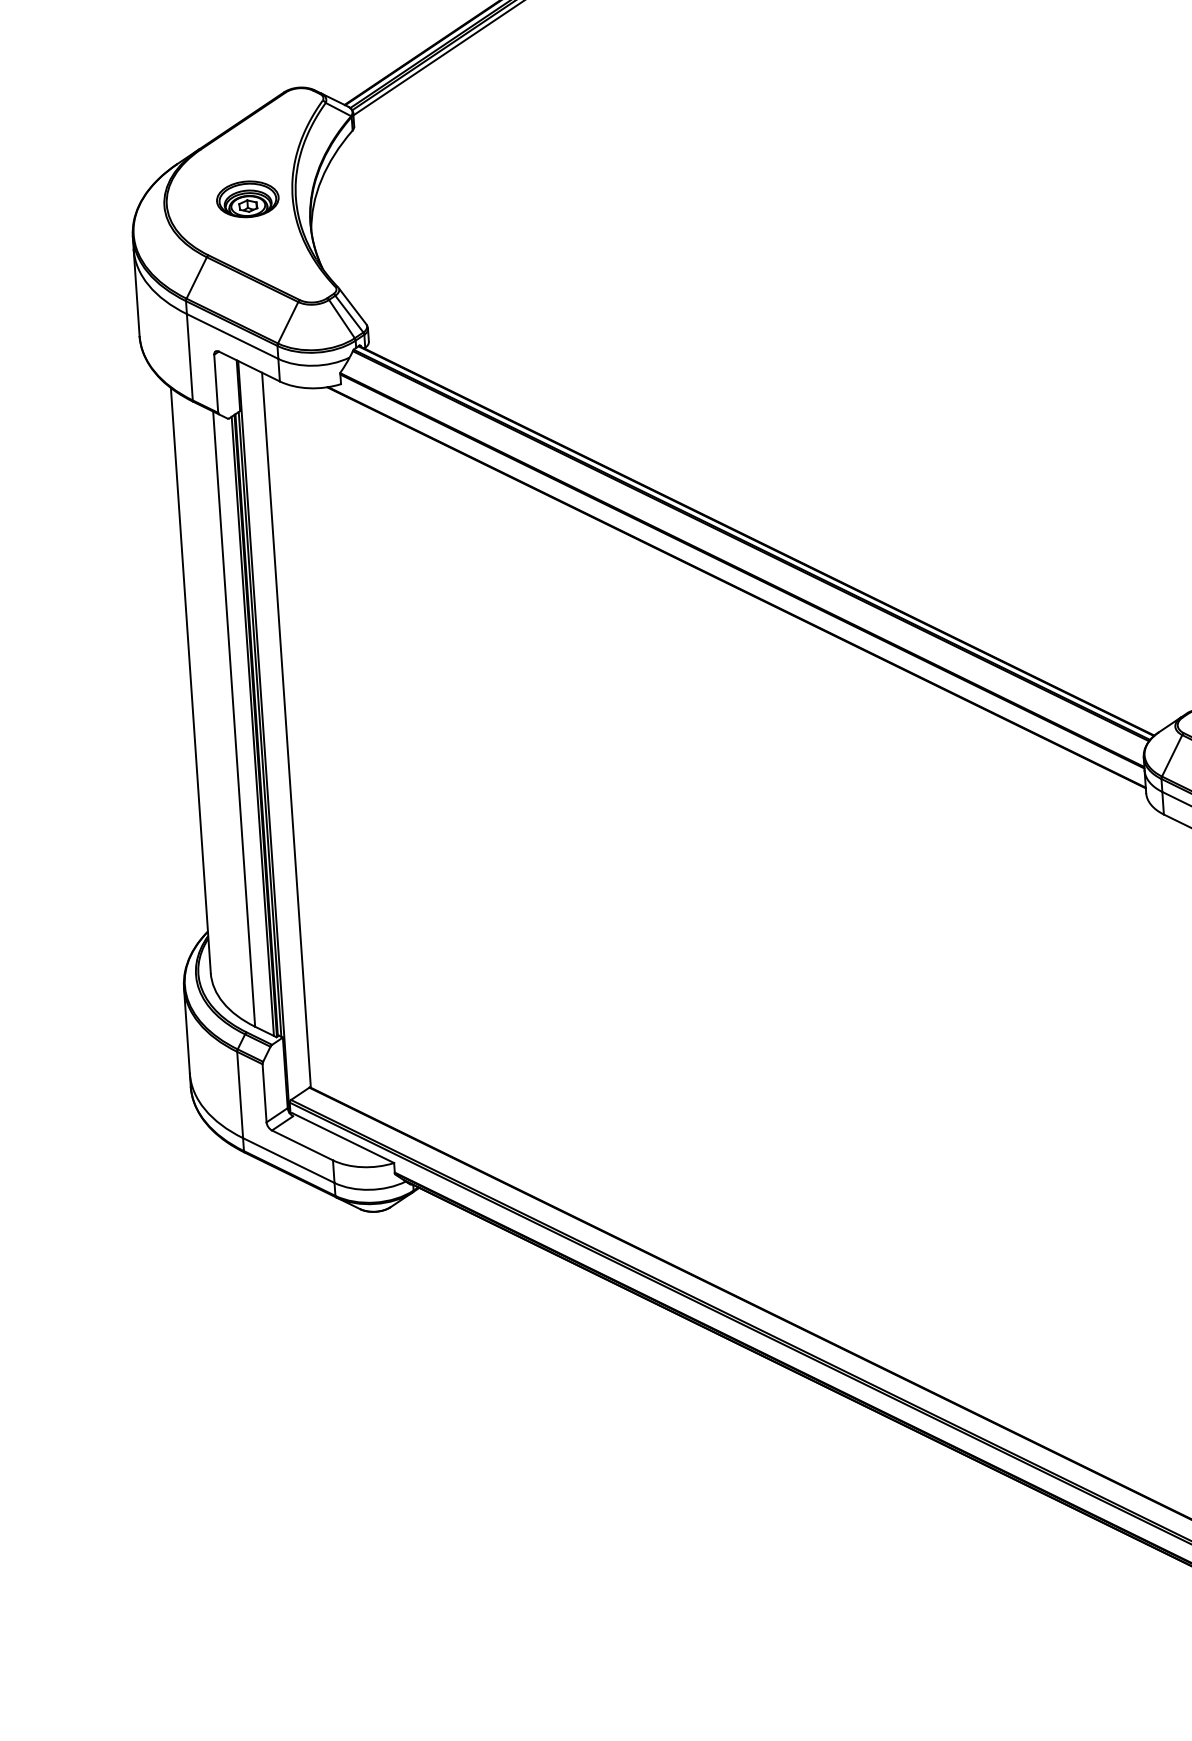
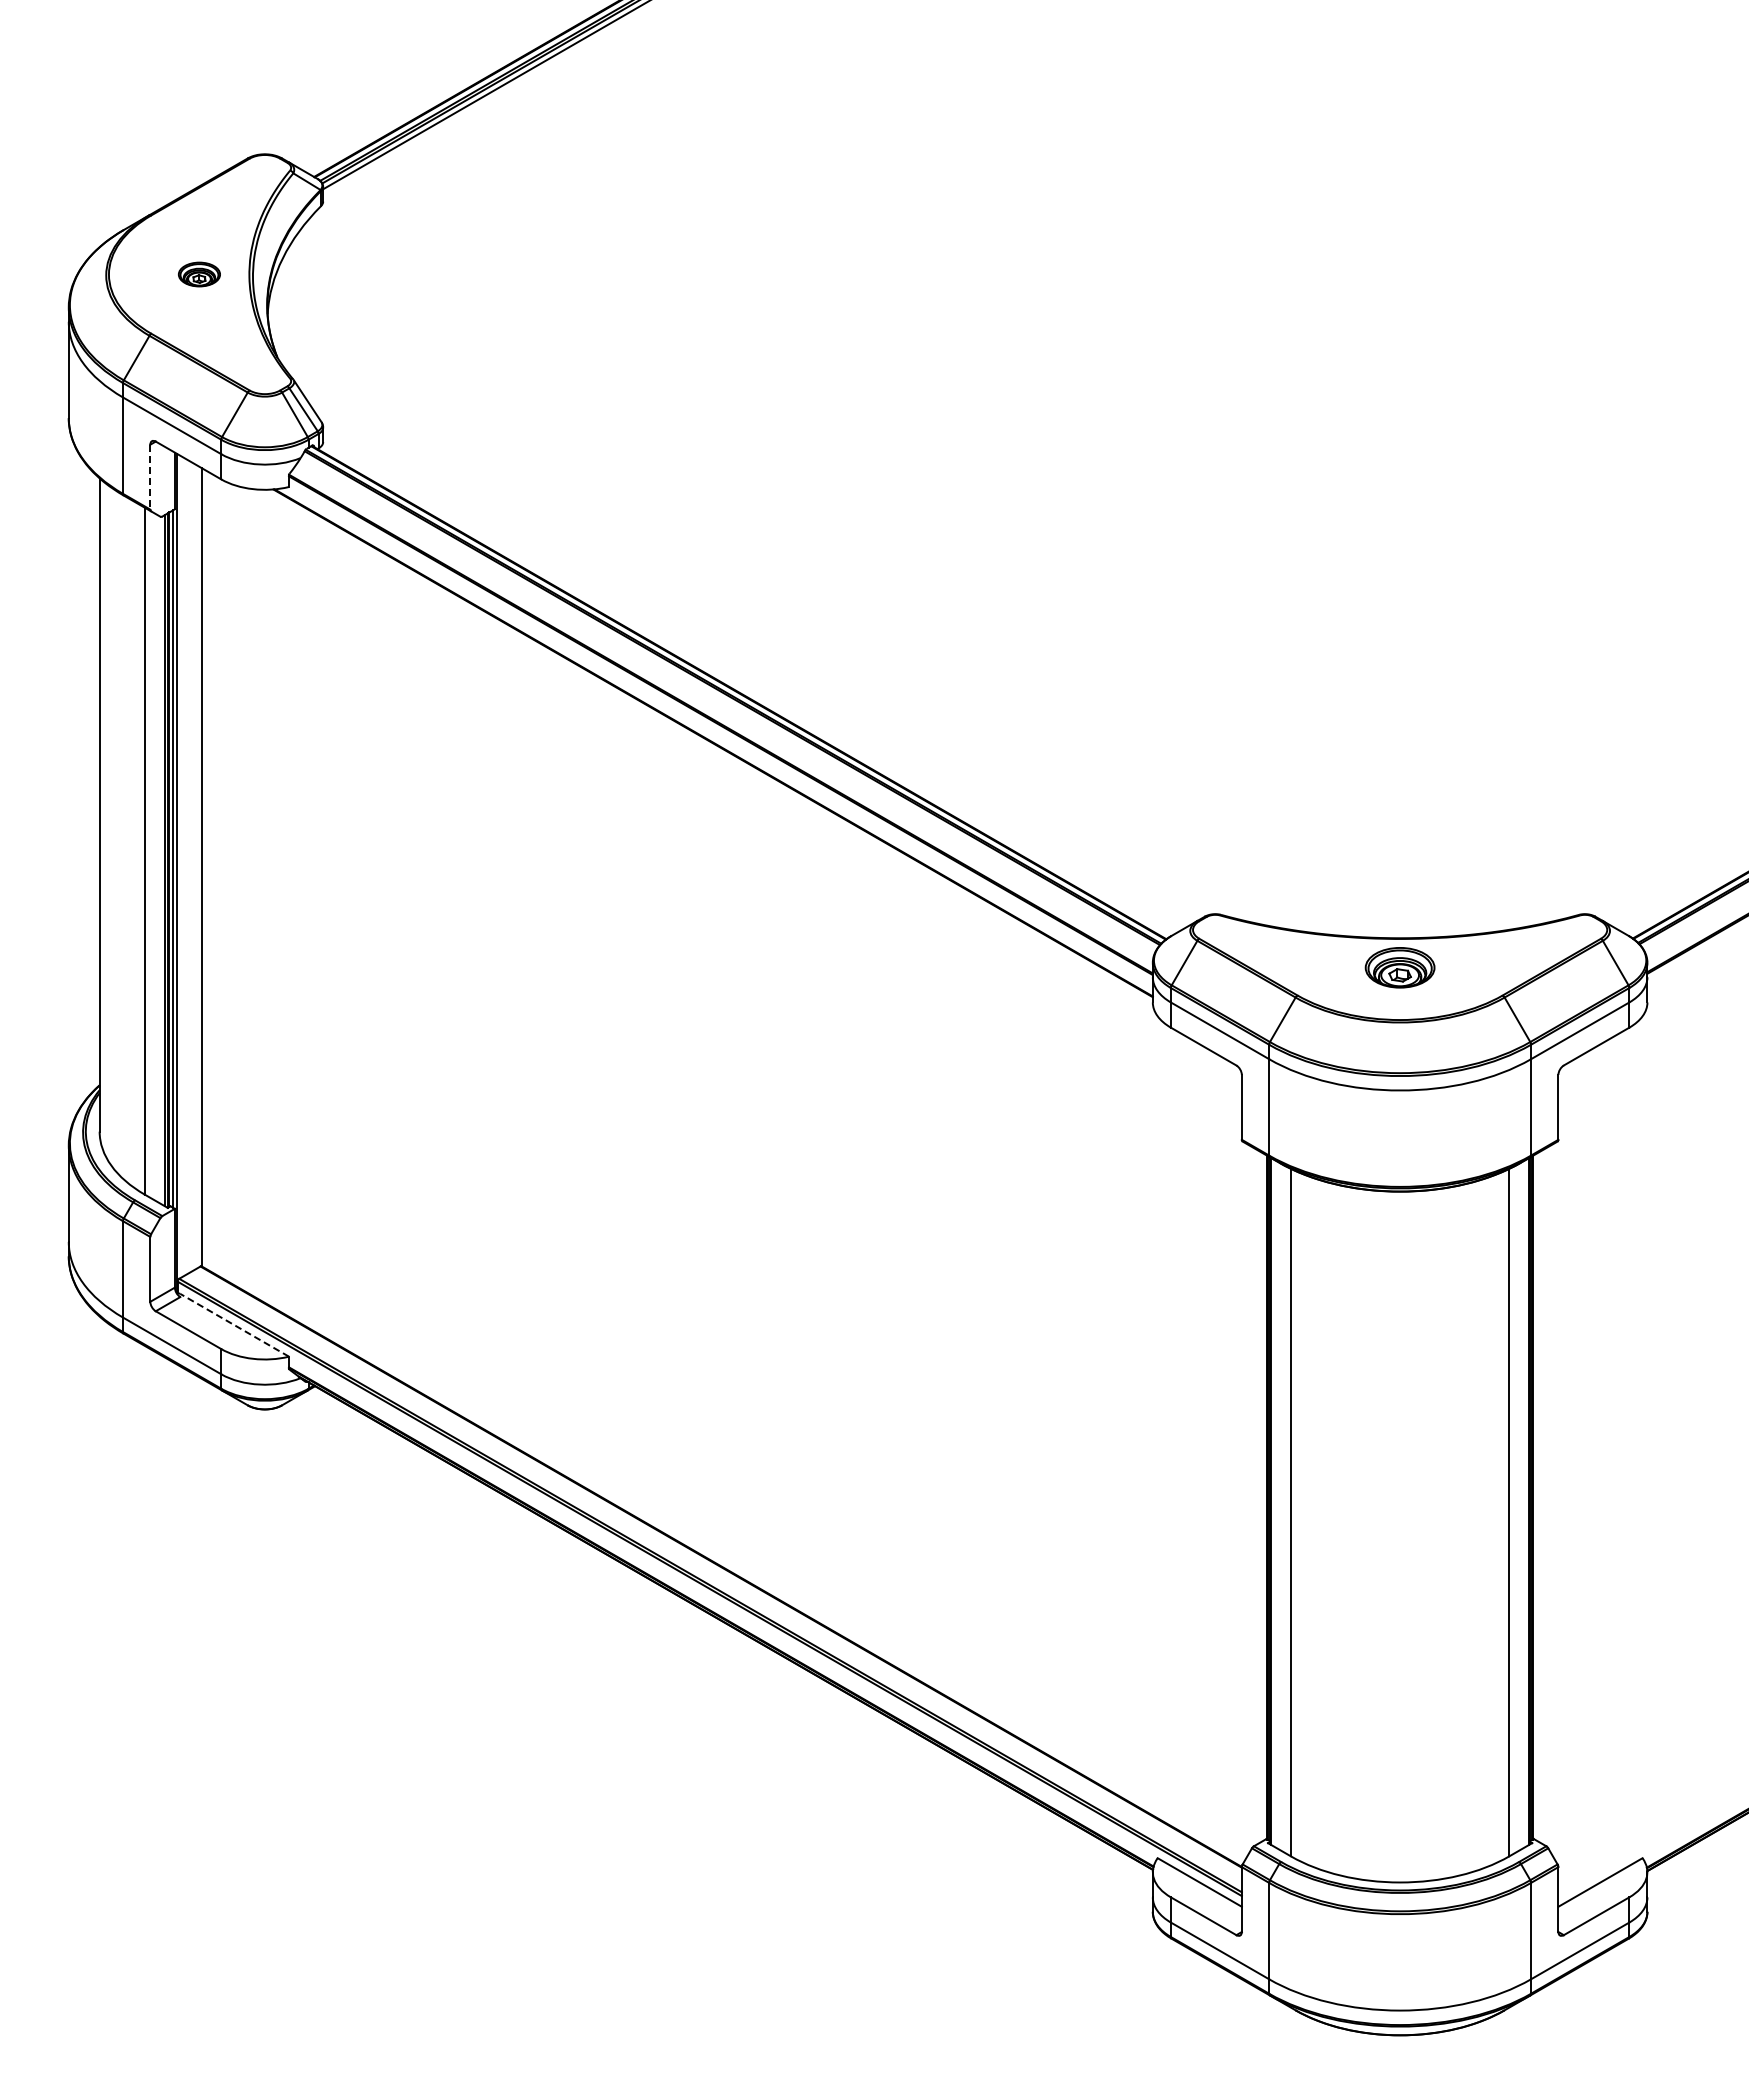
part: (247, 199) -> (199, 274), size x0.6
line: (216, 384) -> (150, 477), solid -> dashed
line: (343, 1138) -> (234, 1325), solid -> dashed

